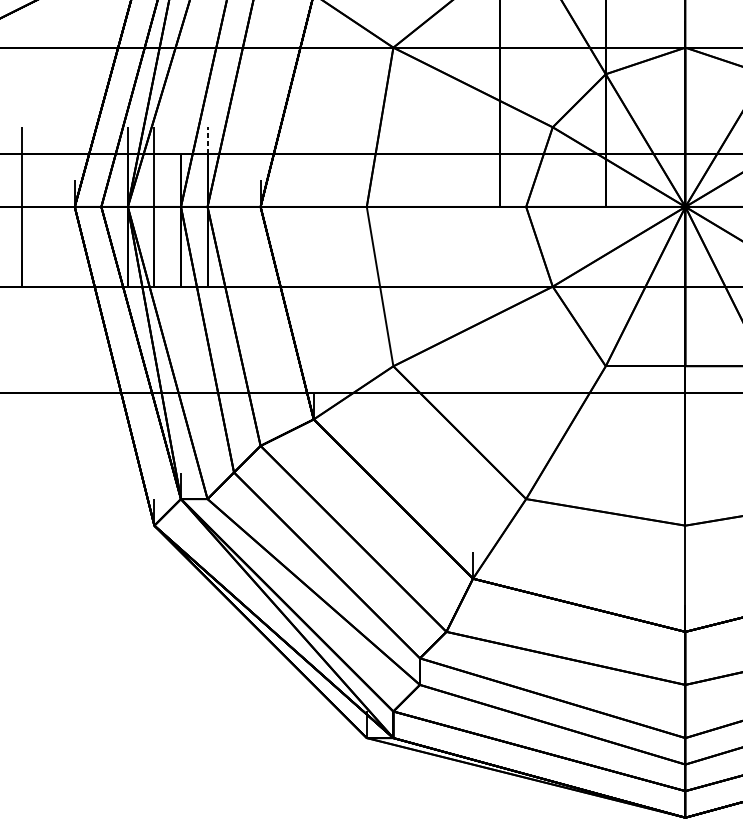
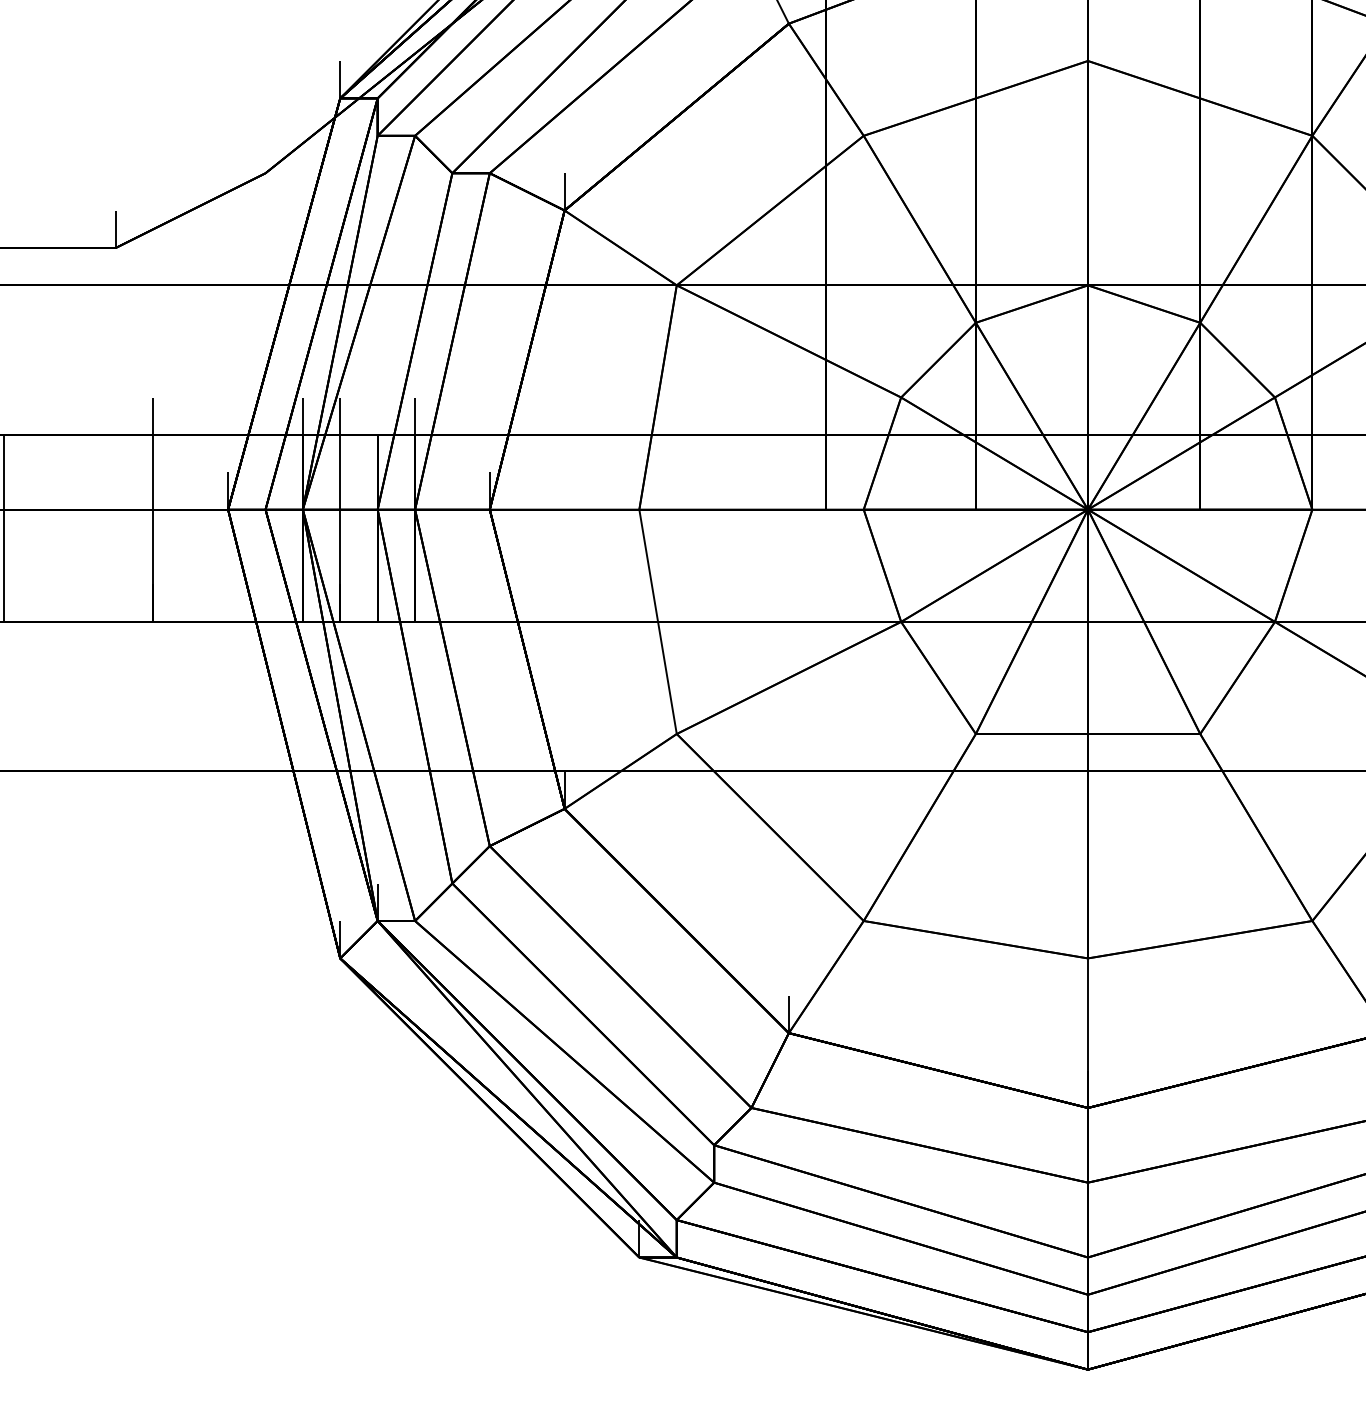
line: (207, 140) -> (415, 416), dashed -> solid

